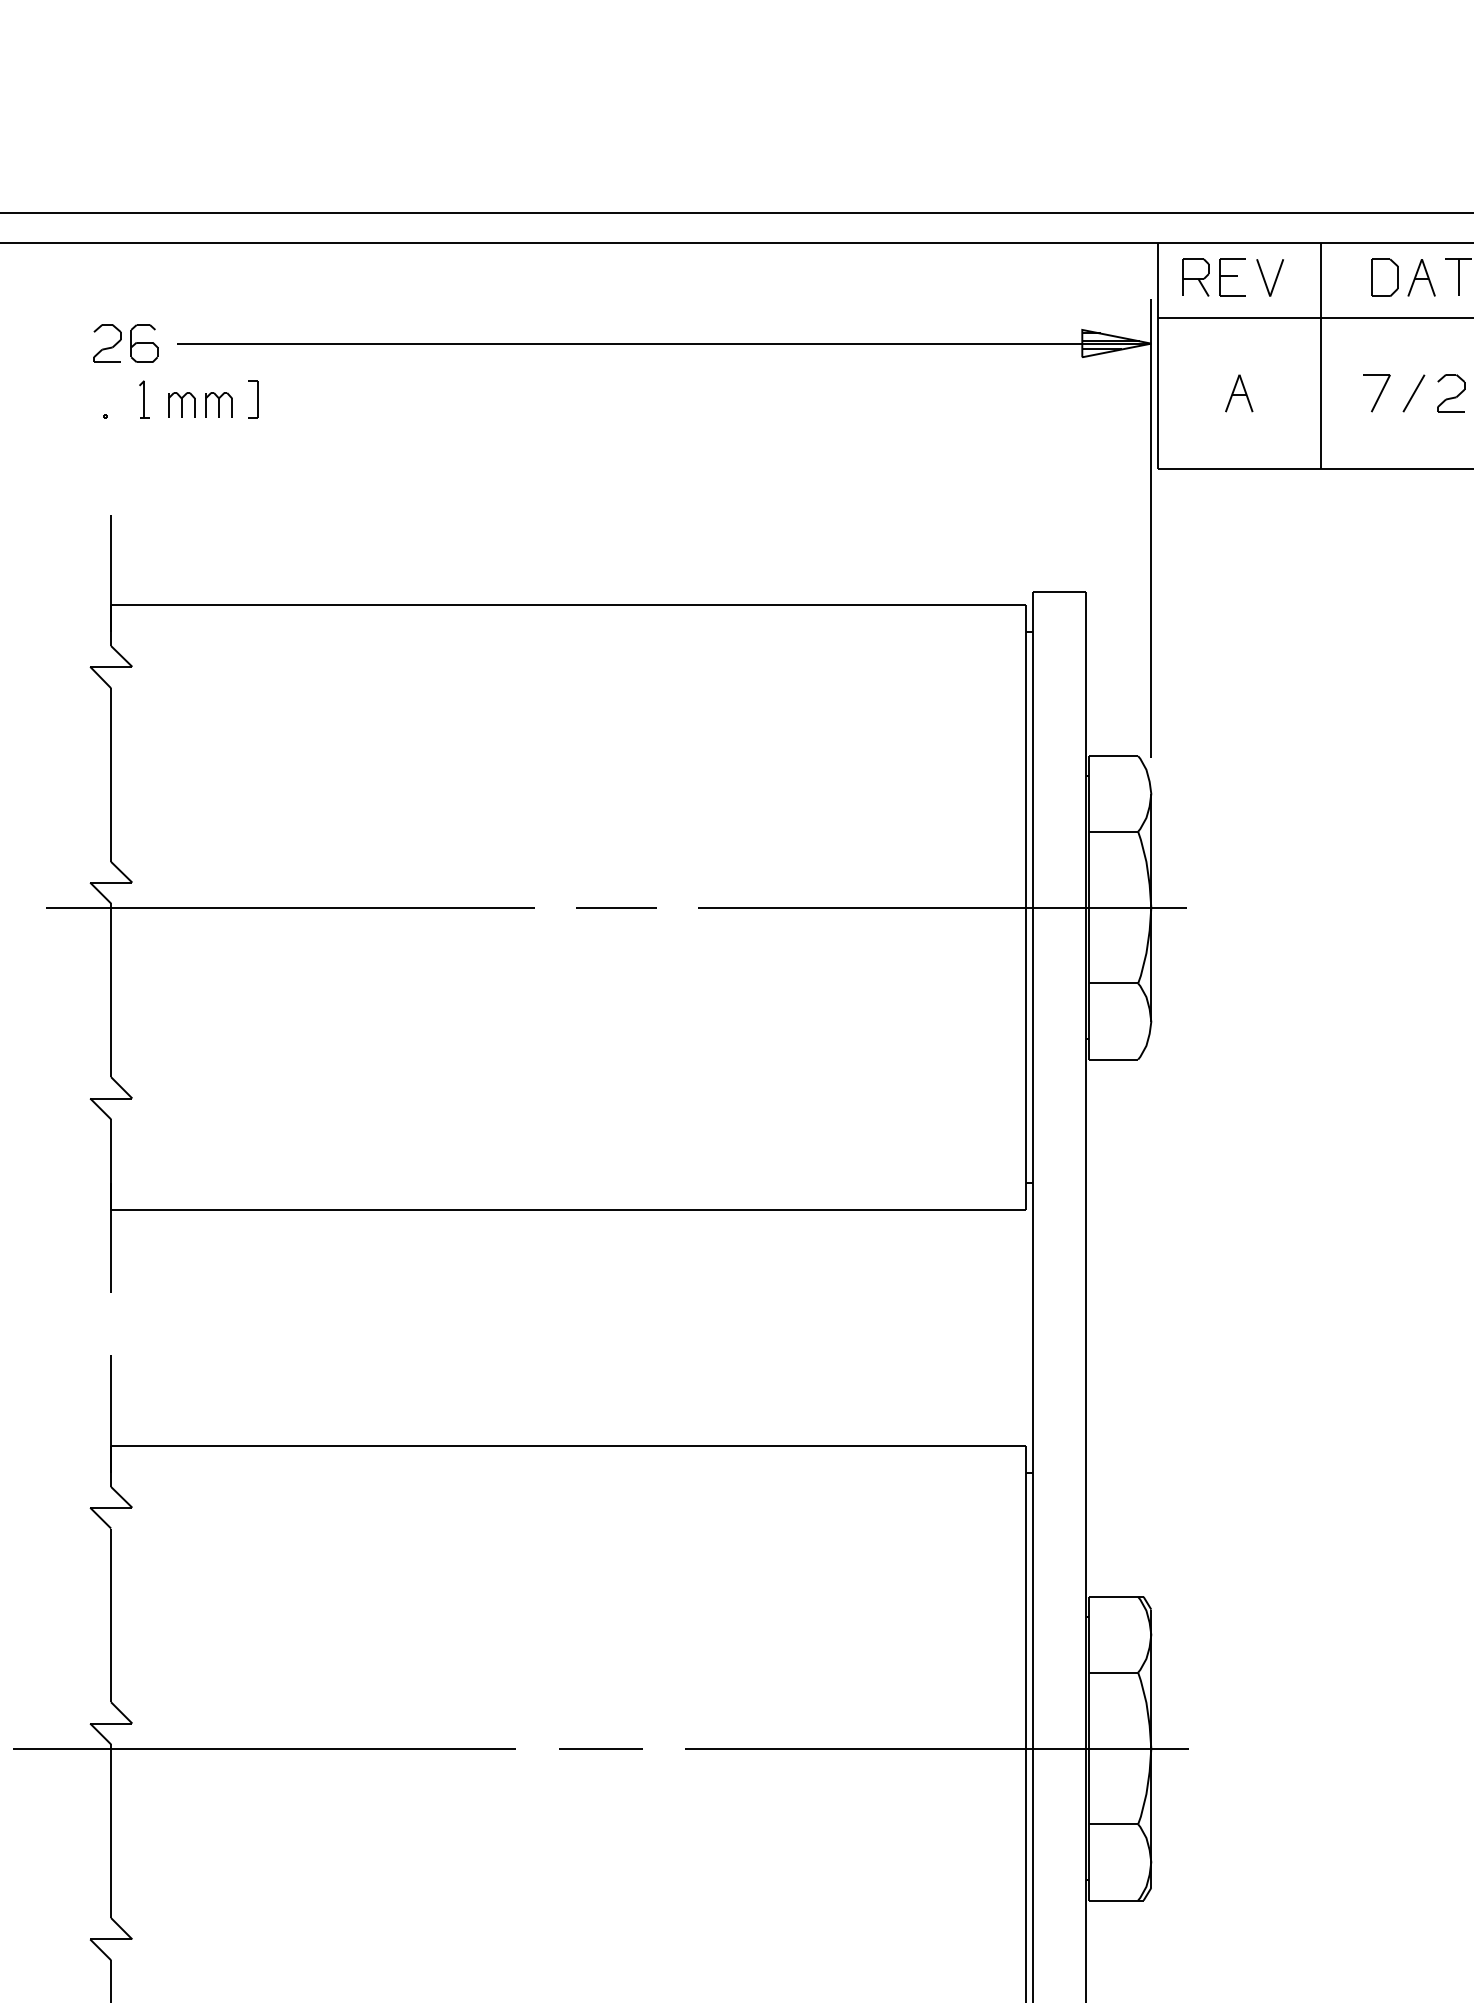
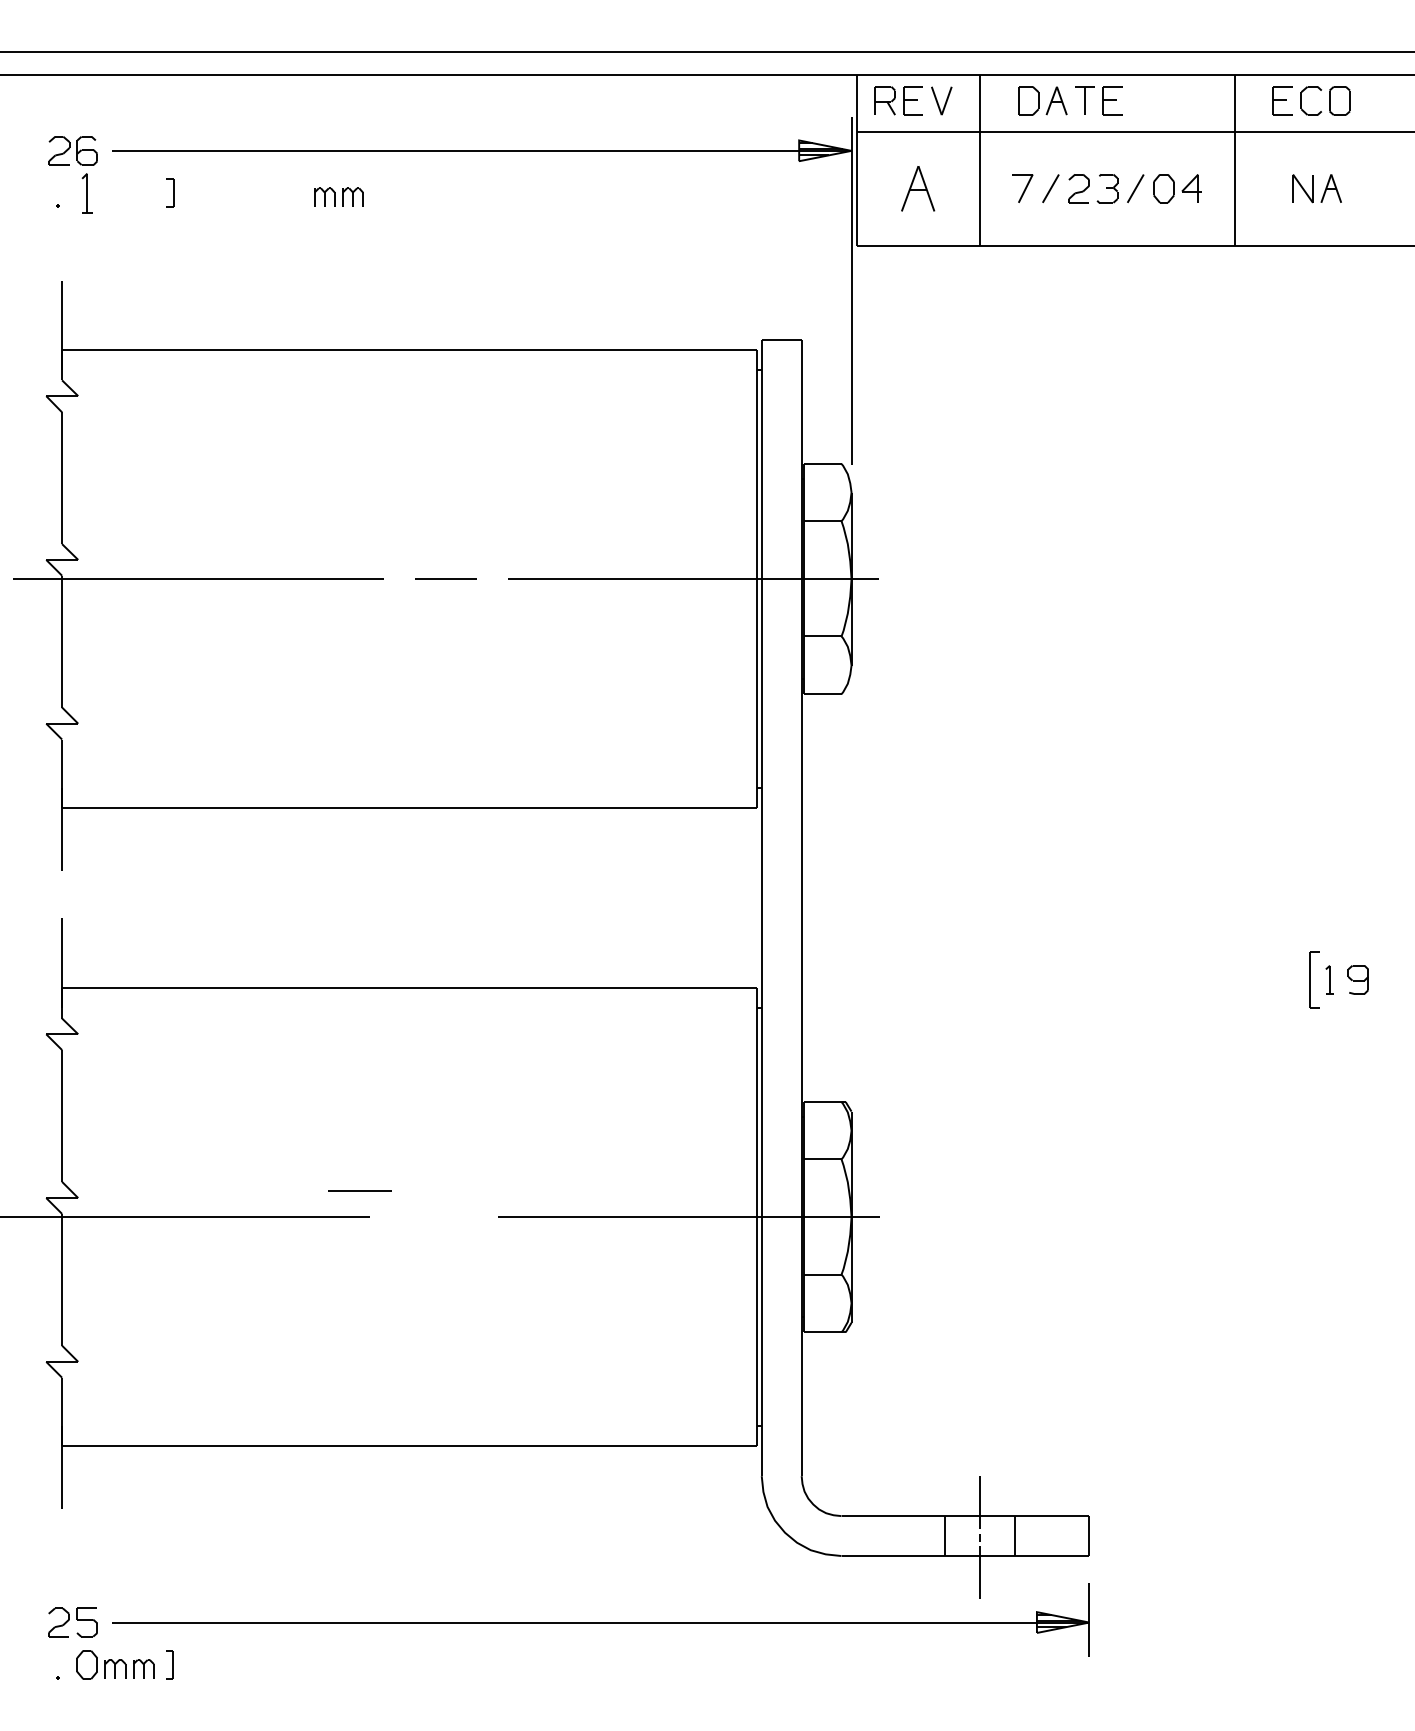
part: (1239, 393) -> (918, 188), size x1.6
part: (144, 398) -> (87, 192), size x1.4
part: (199, 403) -> (338, 196), moved
line: (600, 1747) -> (359, 1190), moved

